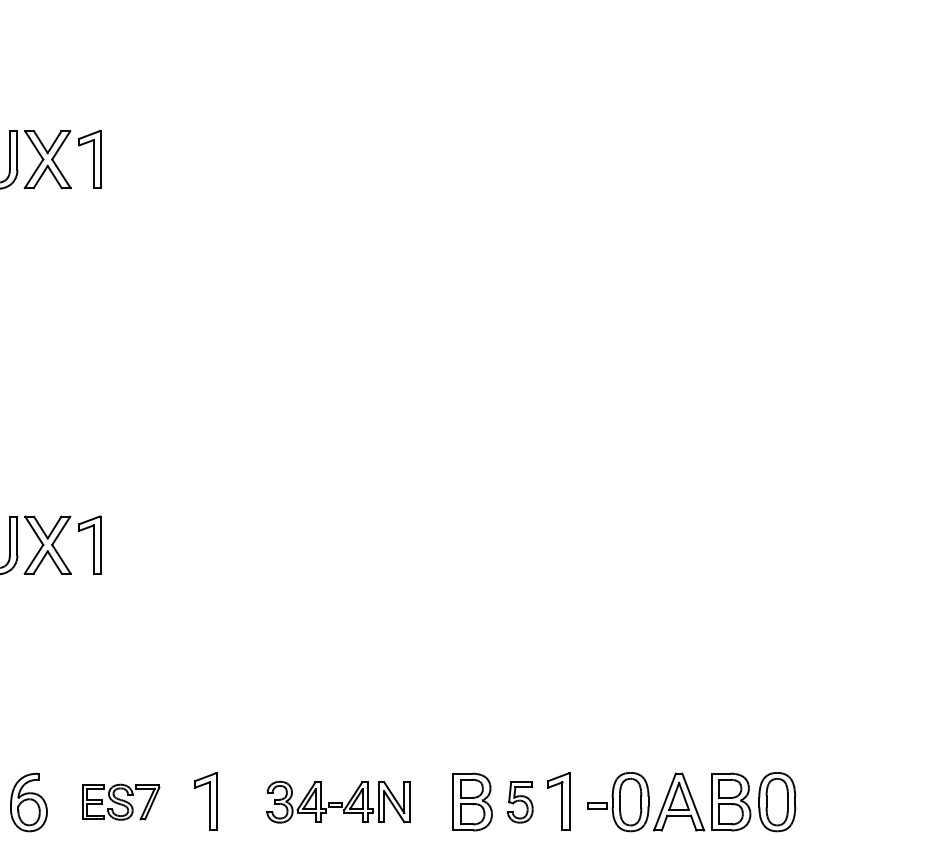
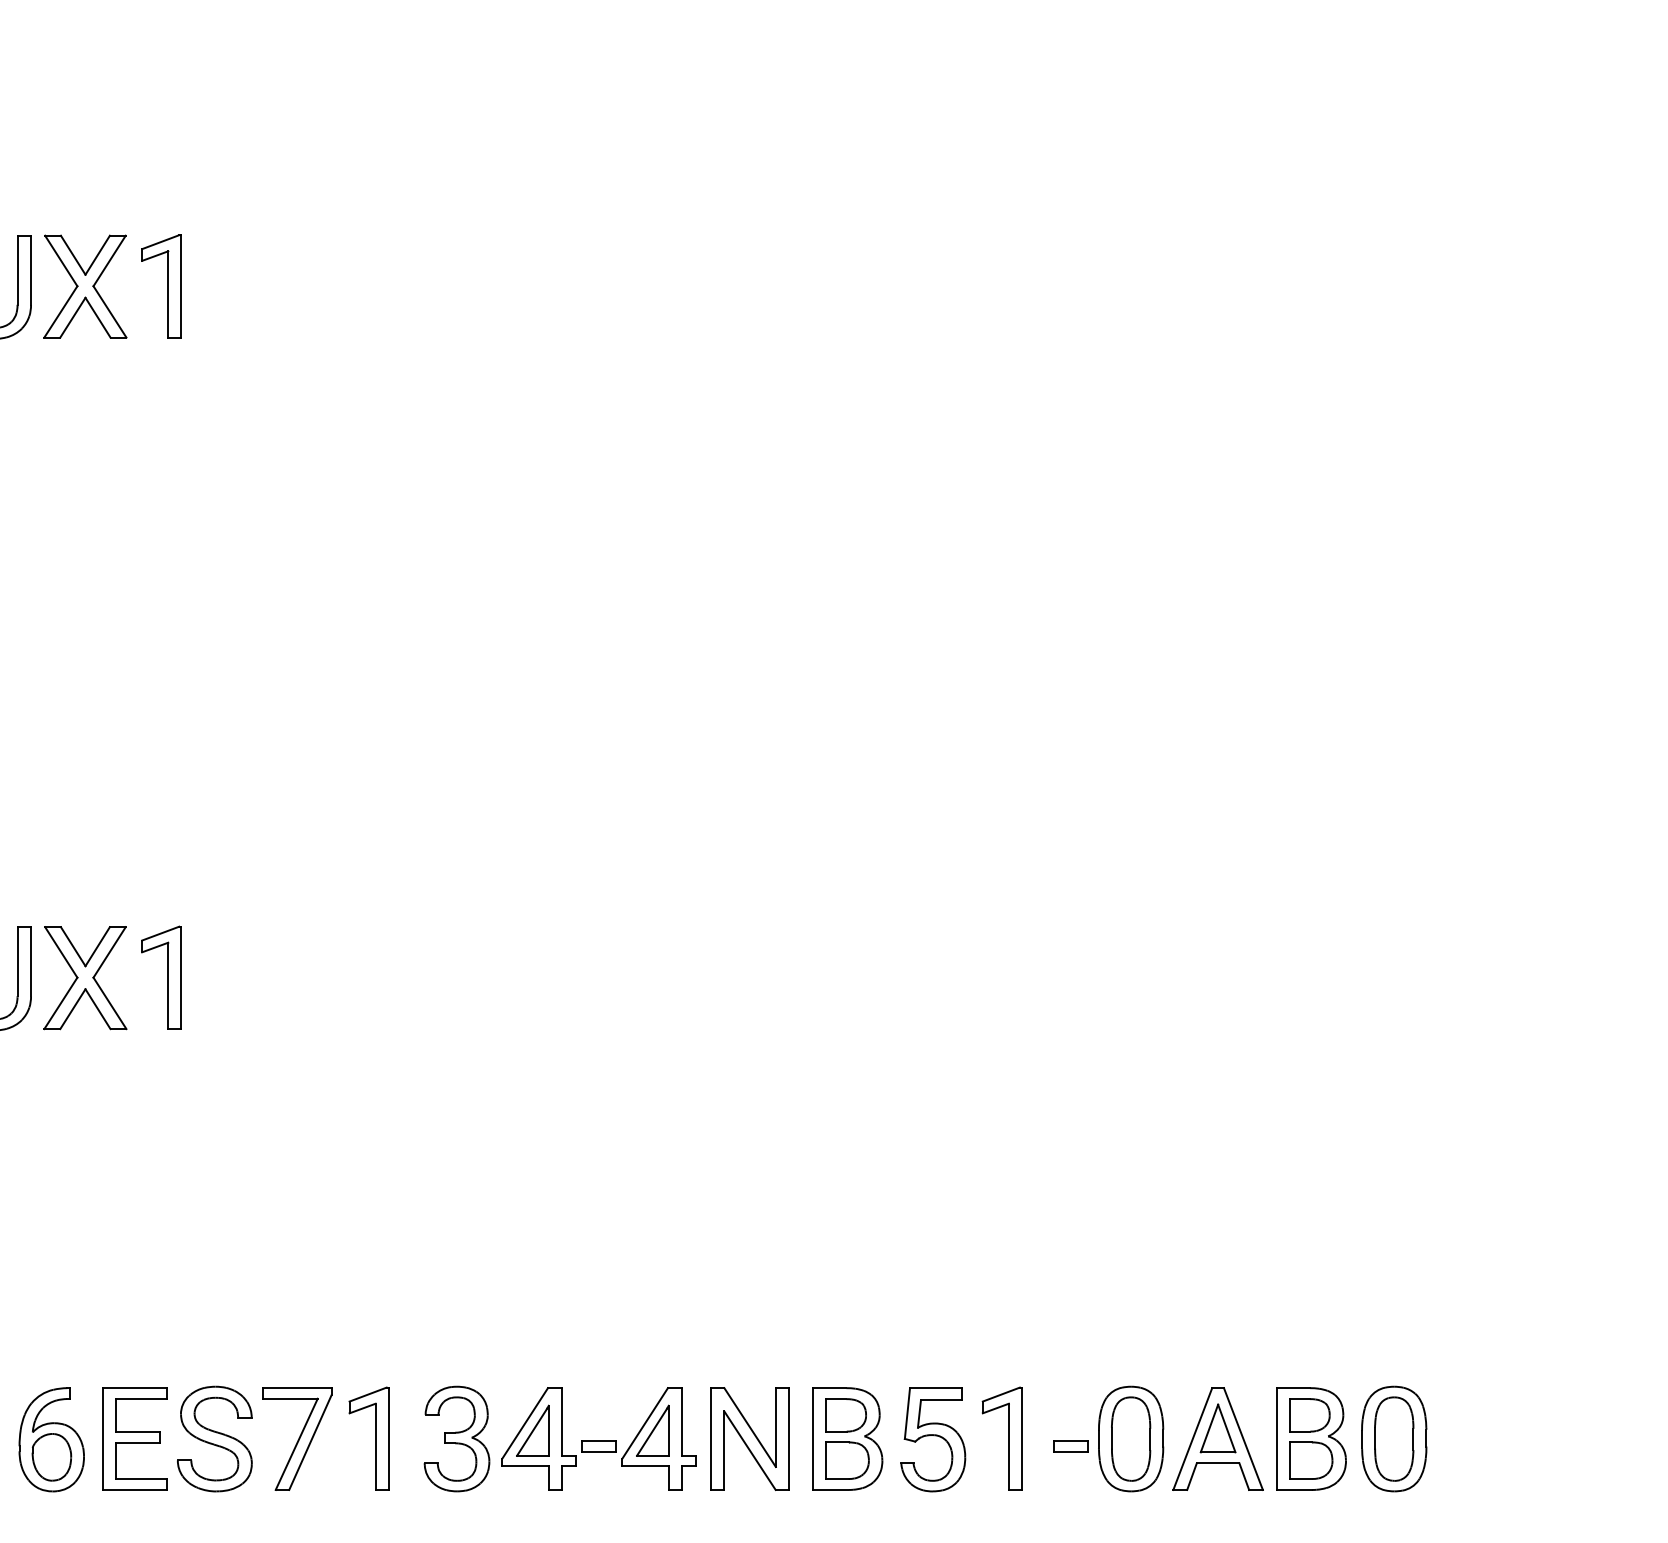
part: (120, 802) -> (215, 1439), size x1.67
part: (338, 802) -> (607, 1439), size x1.43
part: (519, 802) -> (931, 1439), size x1.43

